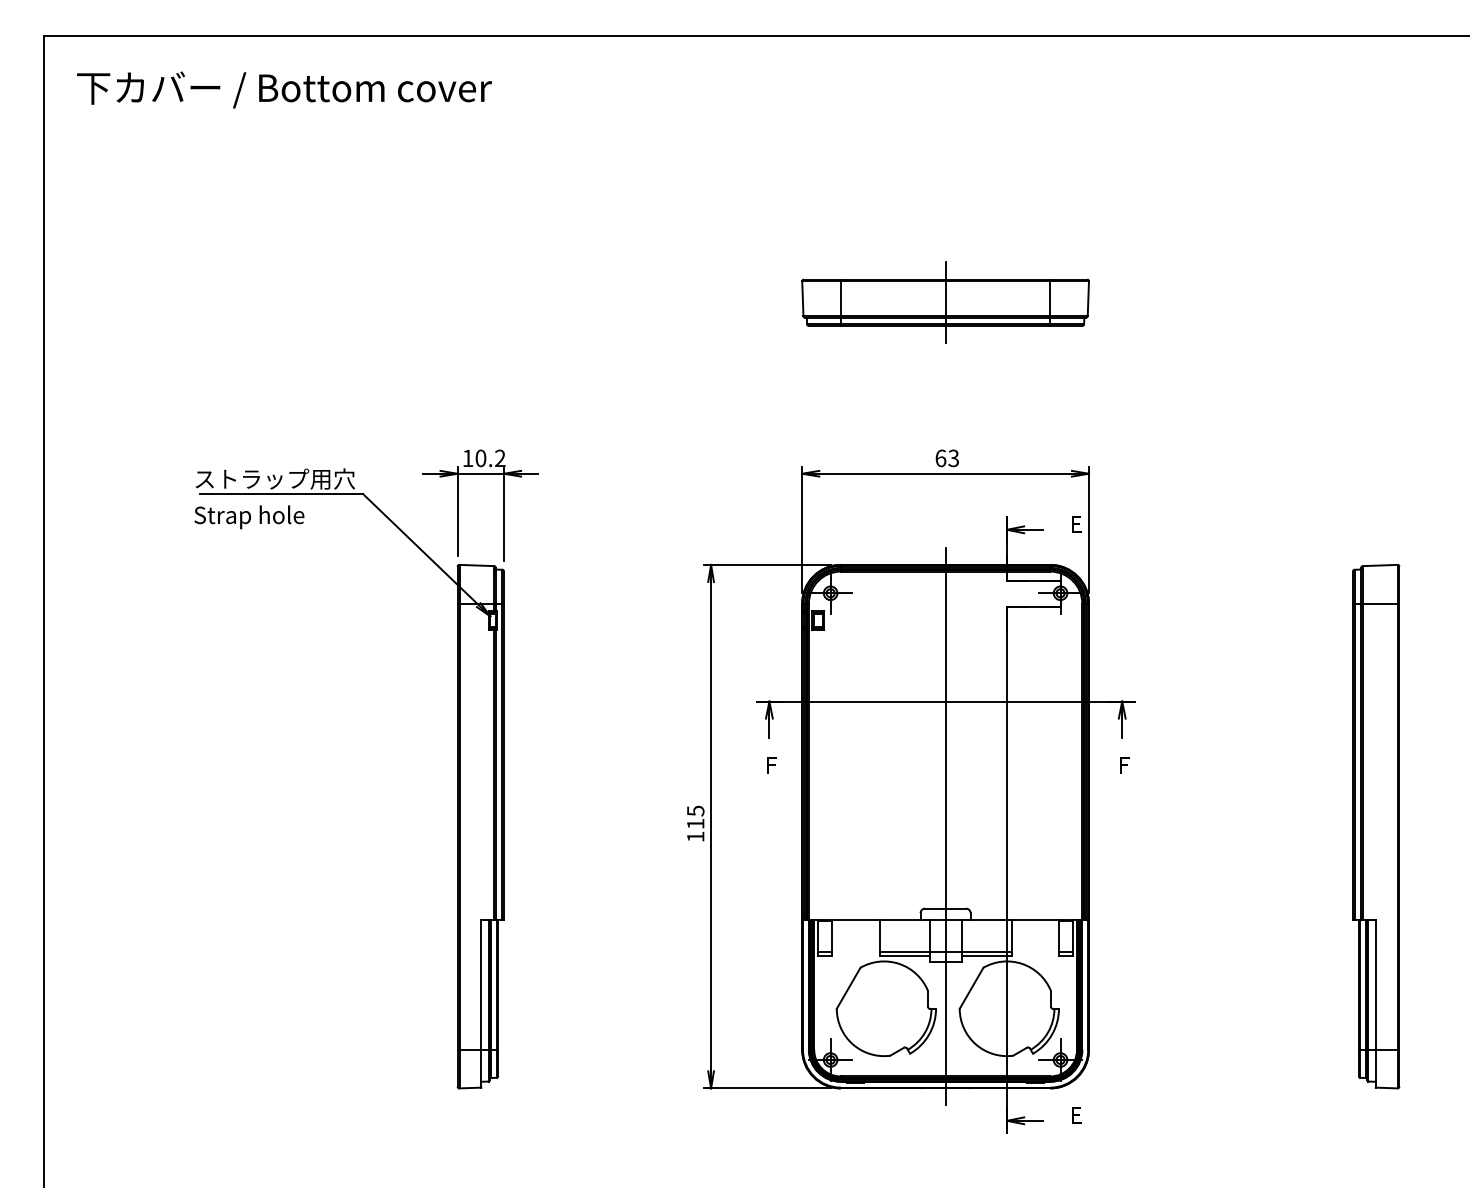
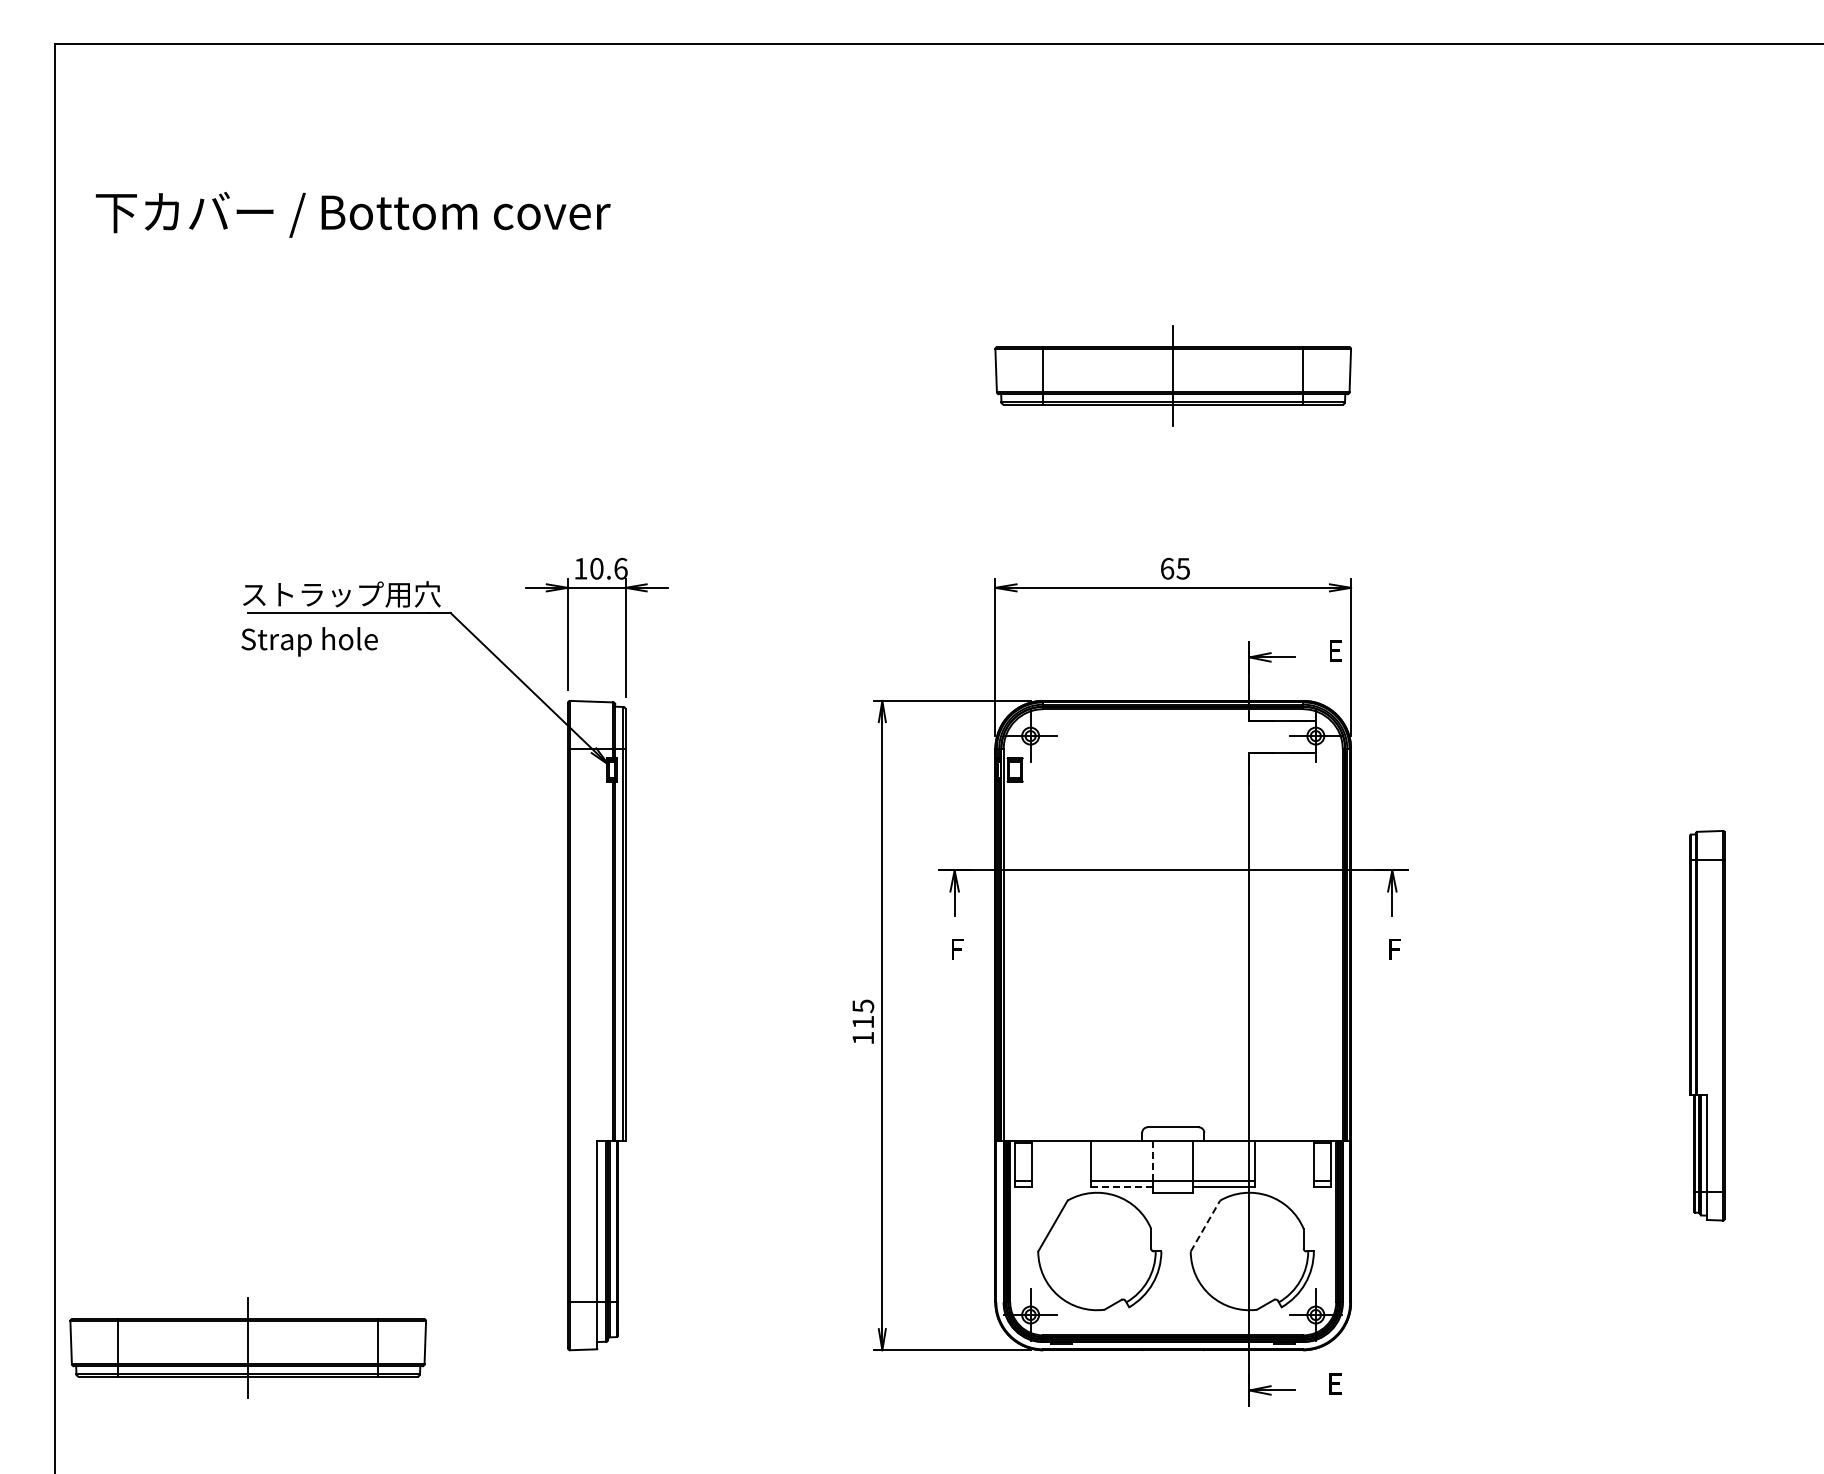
text: (283, 89) -> (352, 214), moved
text: (499, 458) -> (620, 568), 10.2 -> 10.6
text: (953, 458) -> (1183, 568), 63 -> 65
line: (945, 826) -> (1173, 1025), removed
part: (1375, 826) -> (1706, 1025), size x0.6
line: (929, 936) -> (1153, 1161), solid -> dashed
line: (904, 956) -> (1122, 1186), solid -> dashed
line: (971, 987) -> (1205, 1225), solid -> dashed
part: (199, 1086) -> (247, 1347), added

